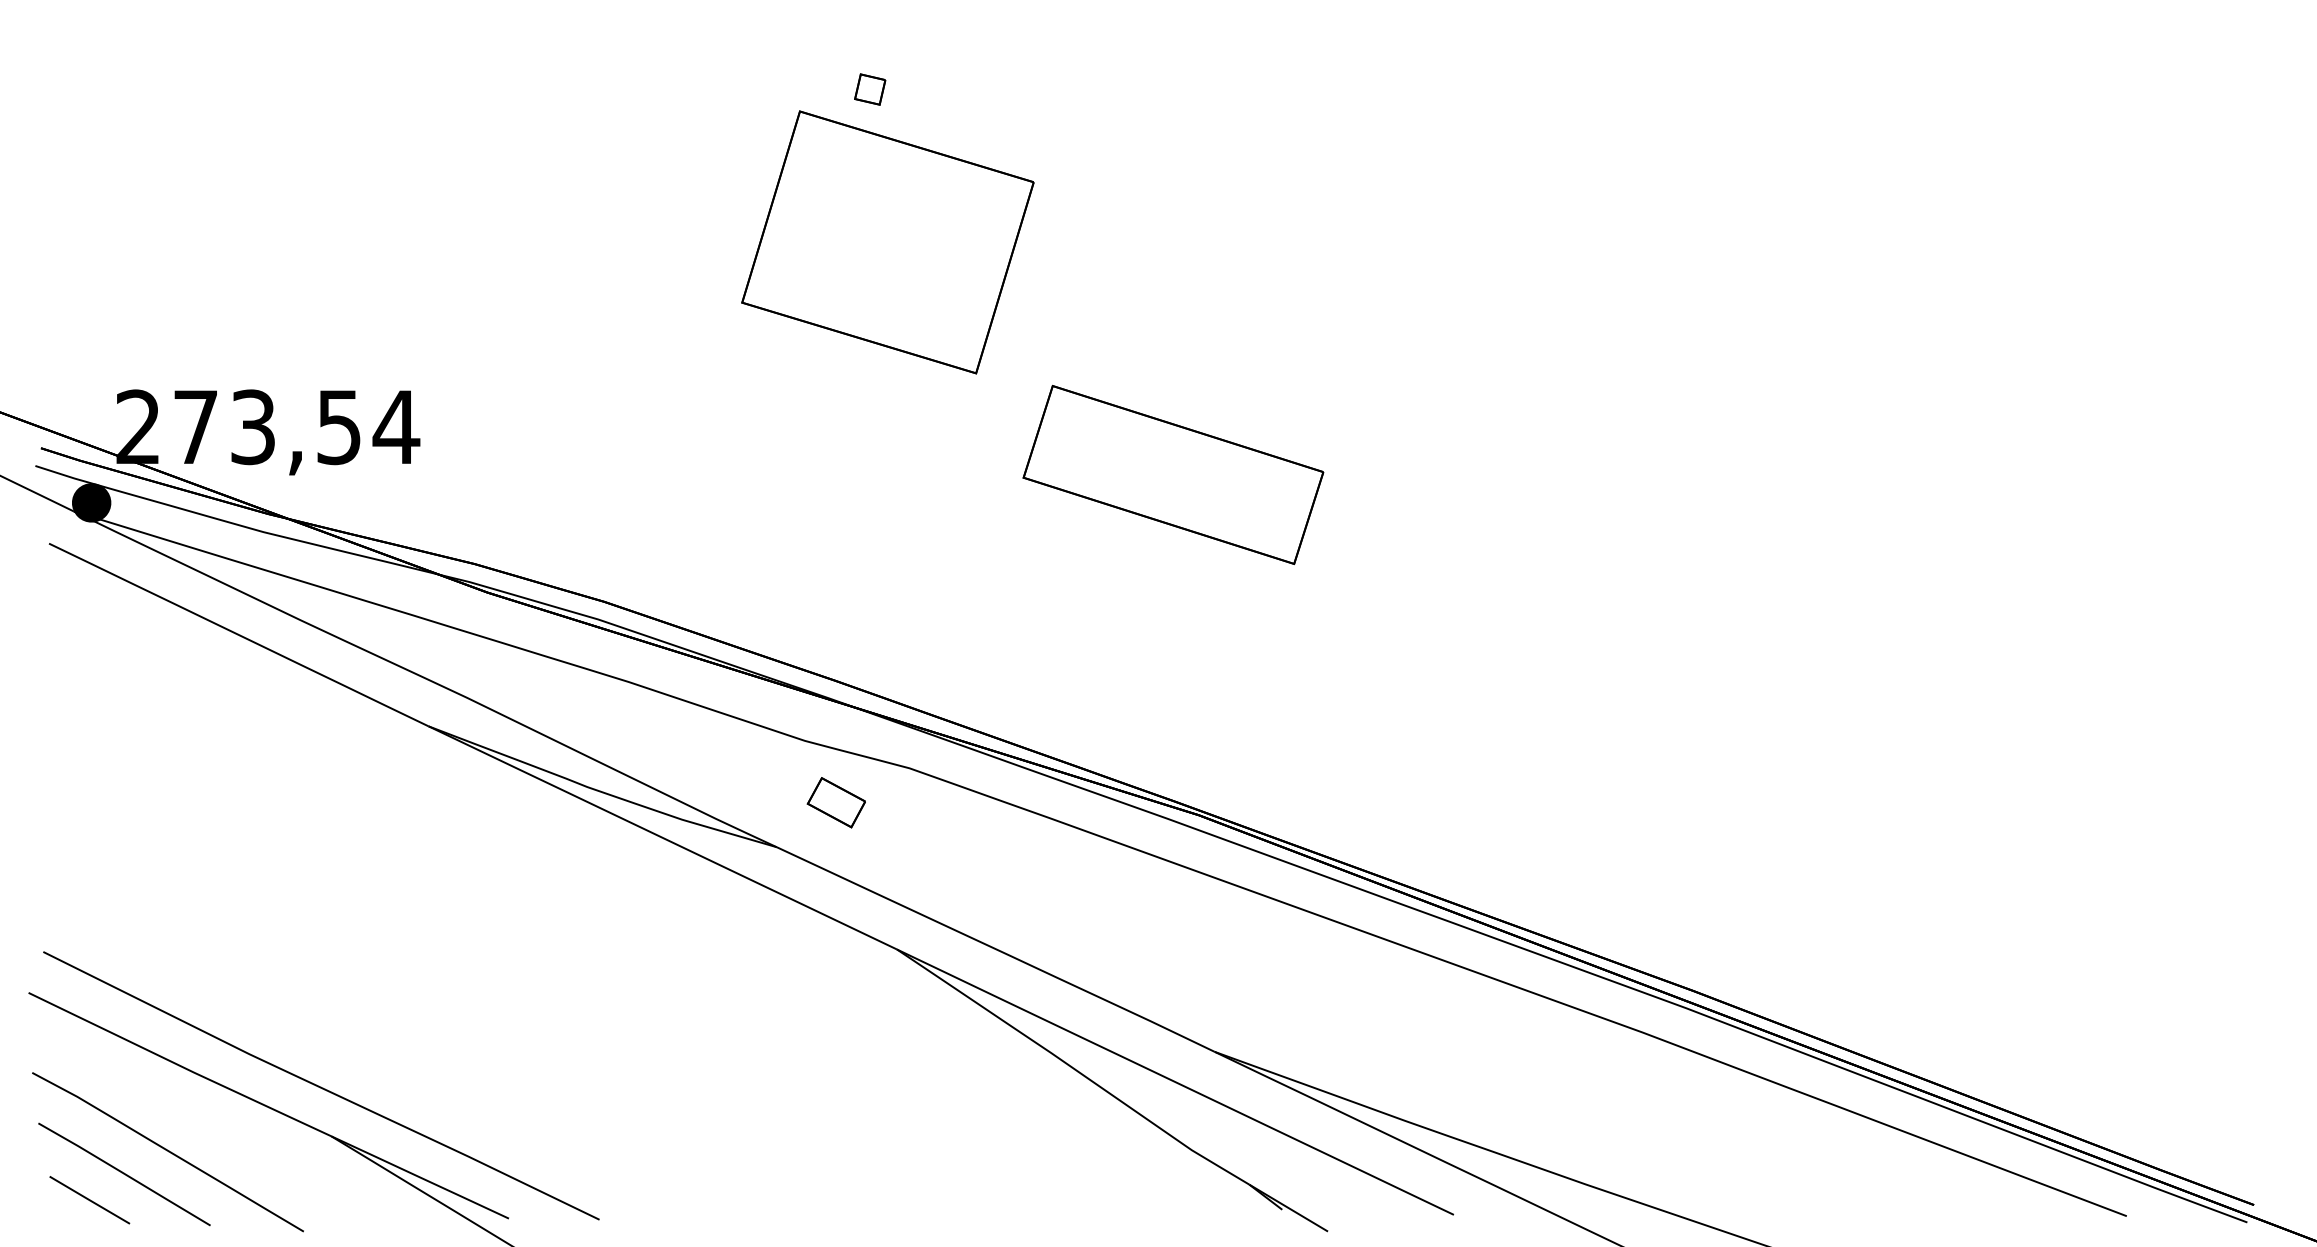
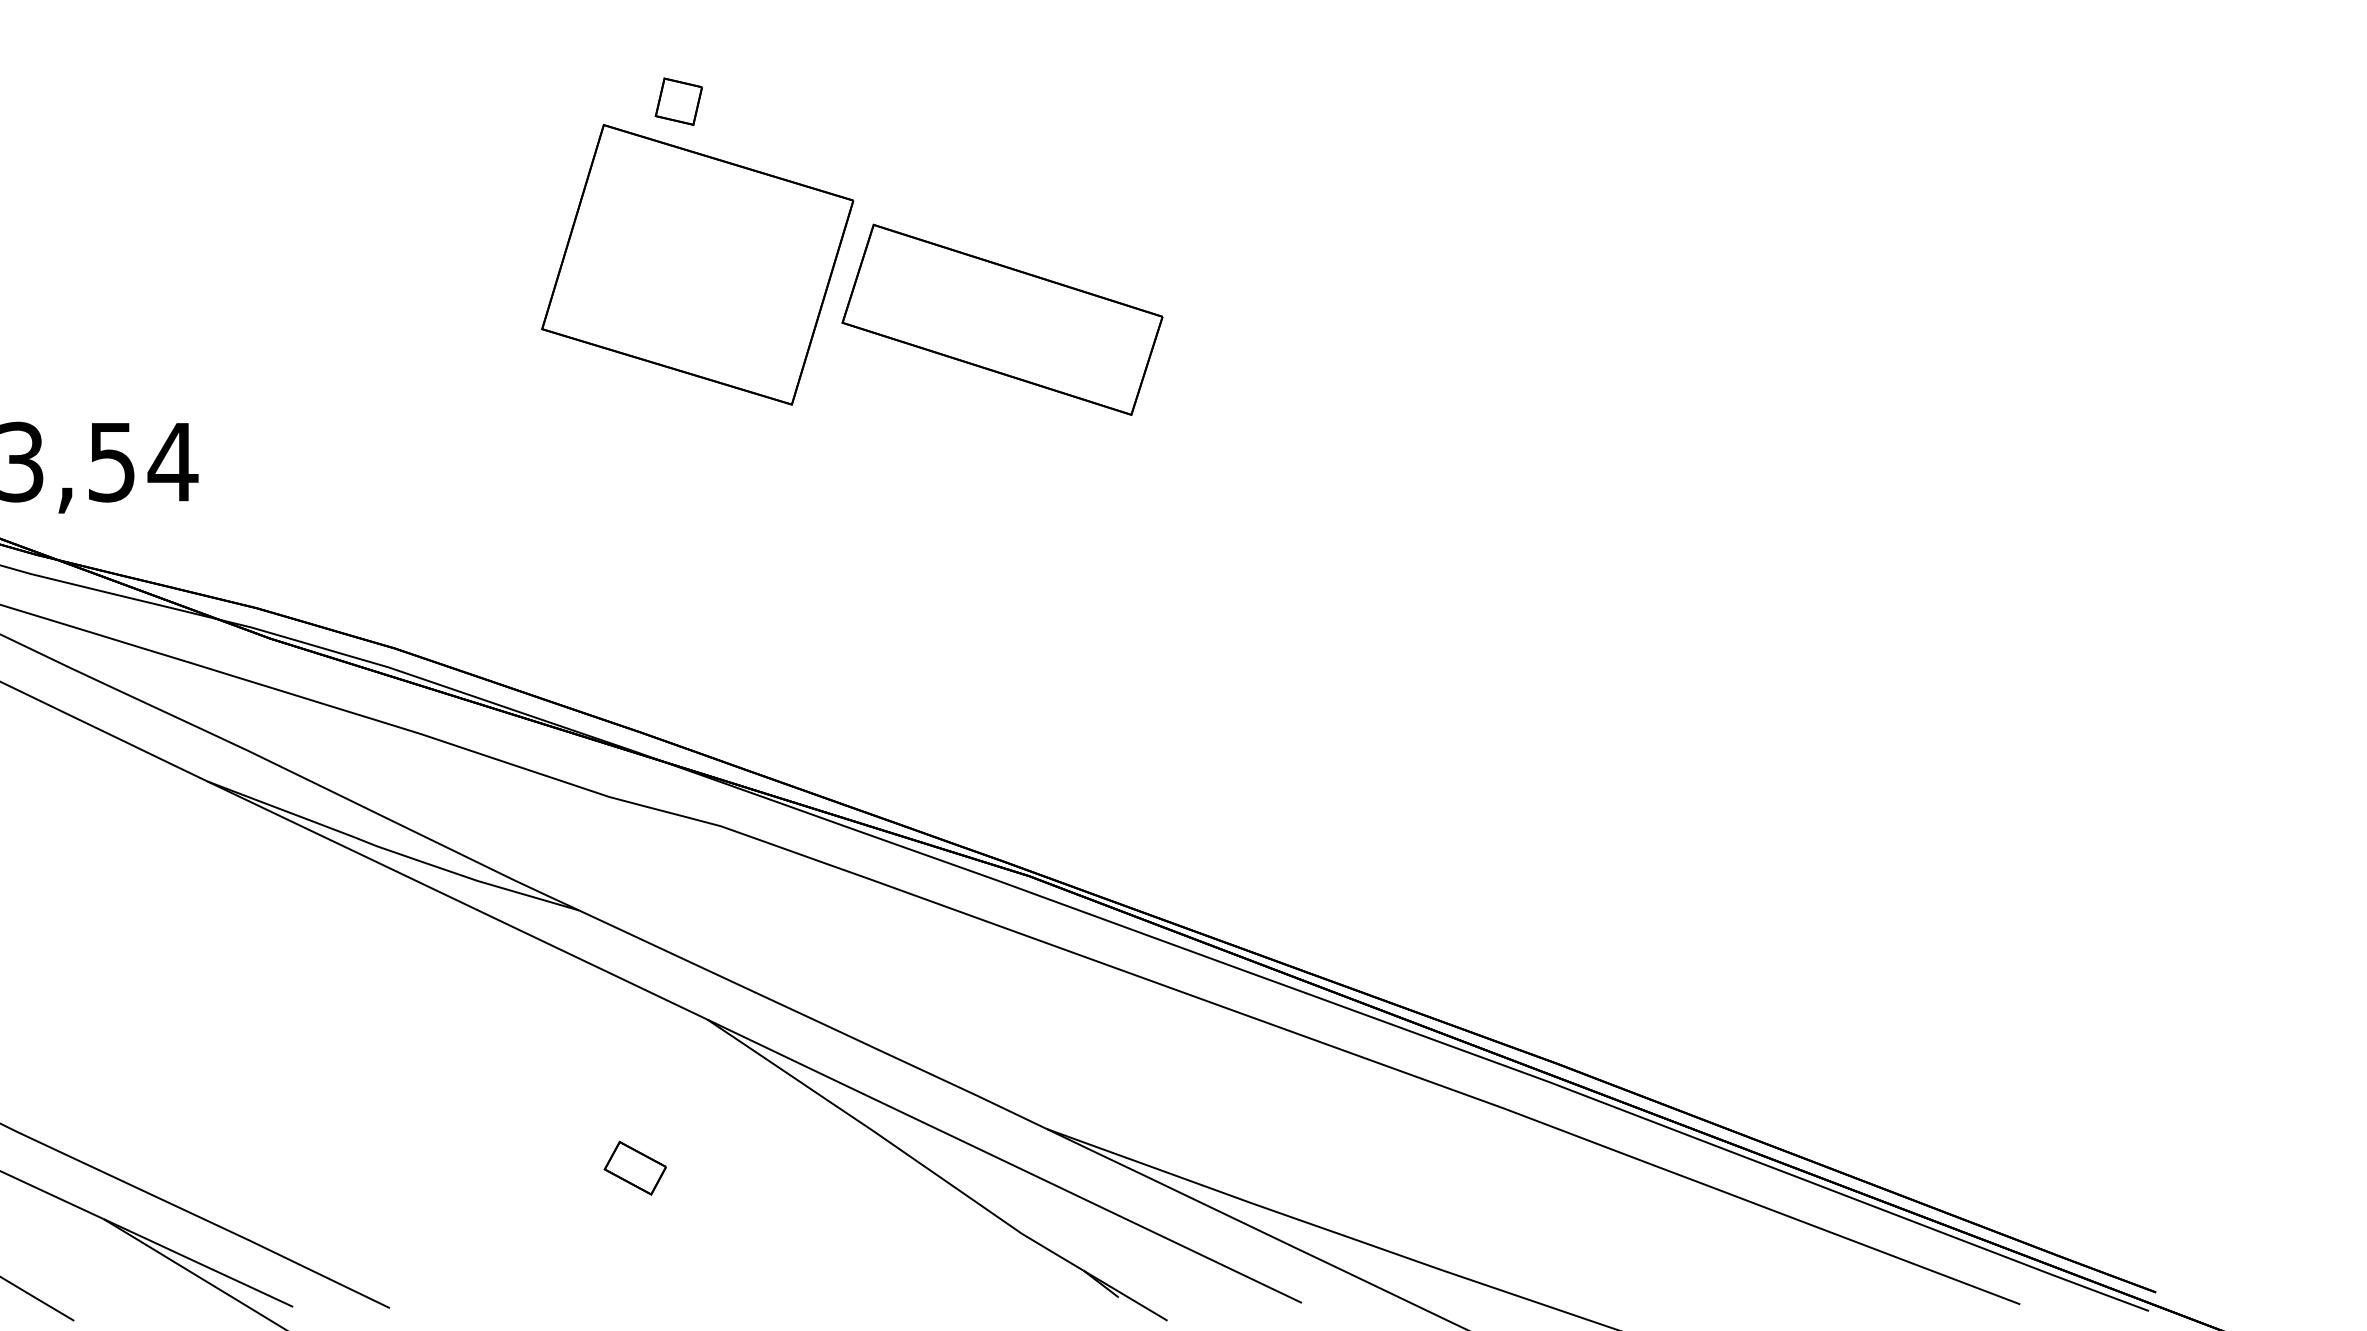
part: (869, 89) -> (678, 101), size x1.43
part: (1173, 474) -> (1002, 319), moved
part: (835, 802) -> (634, 1168), moved

